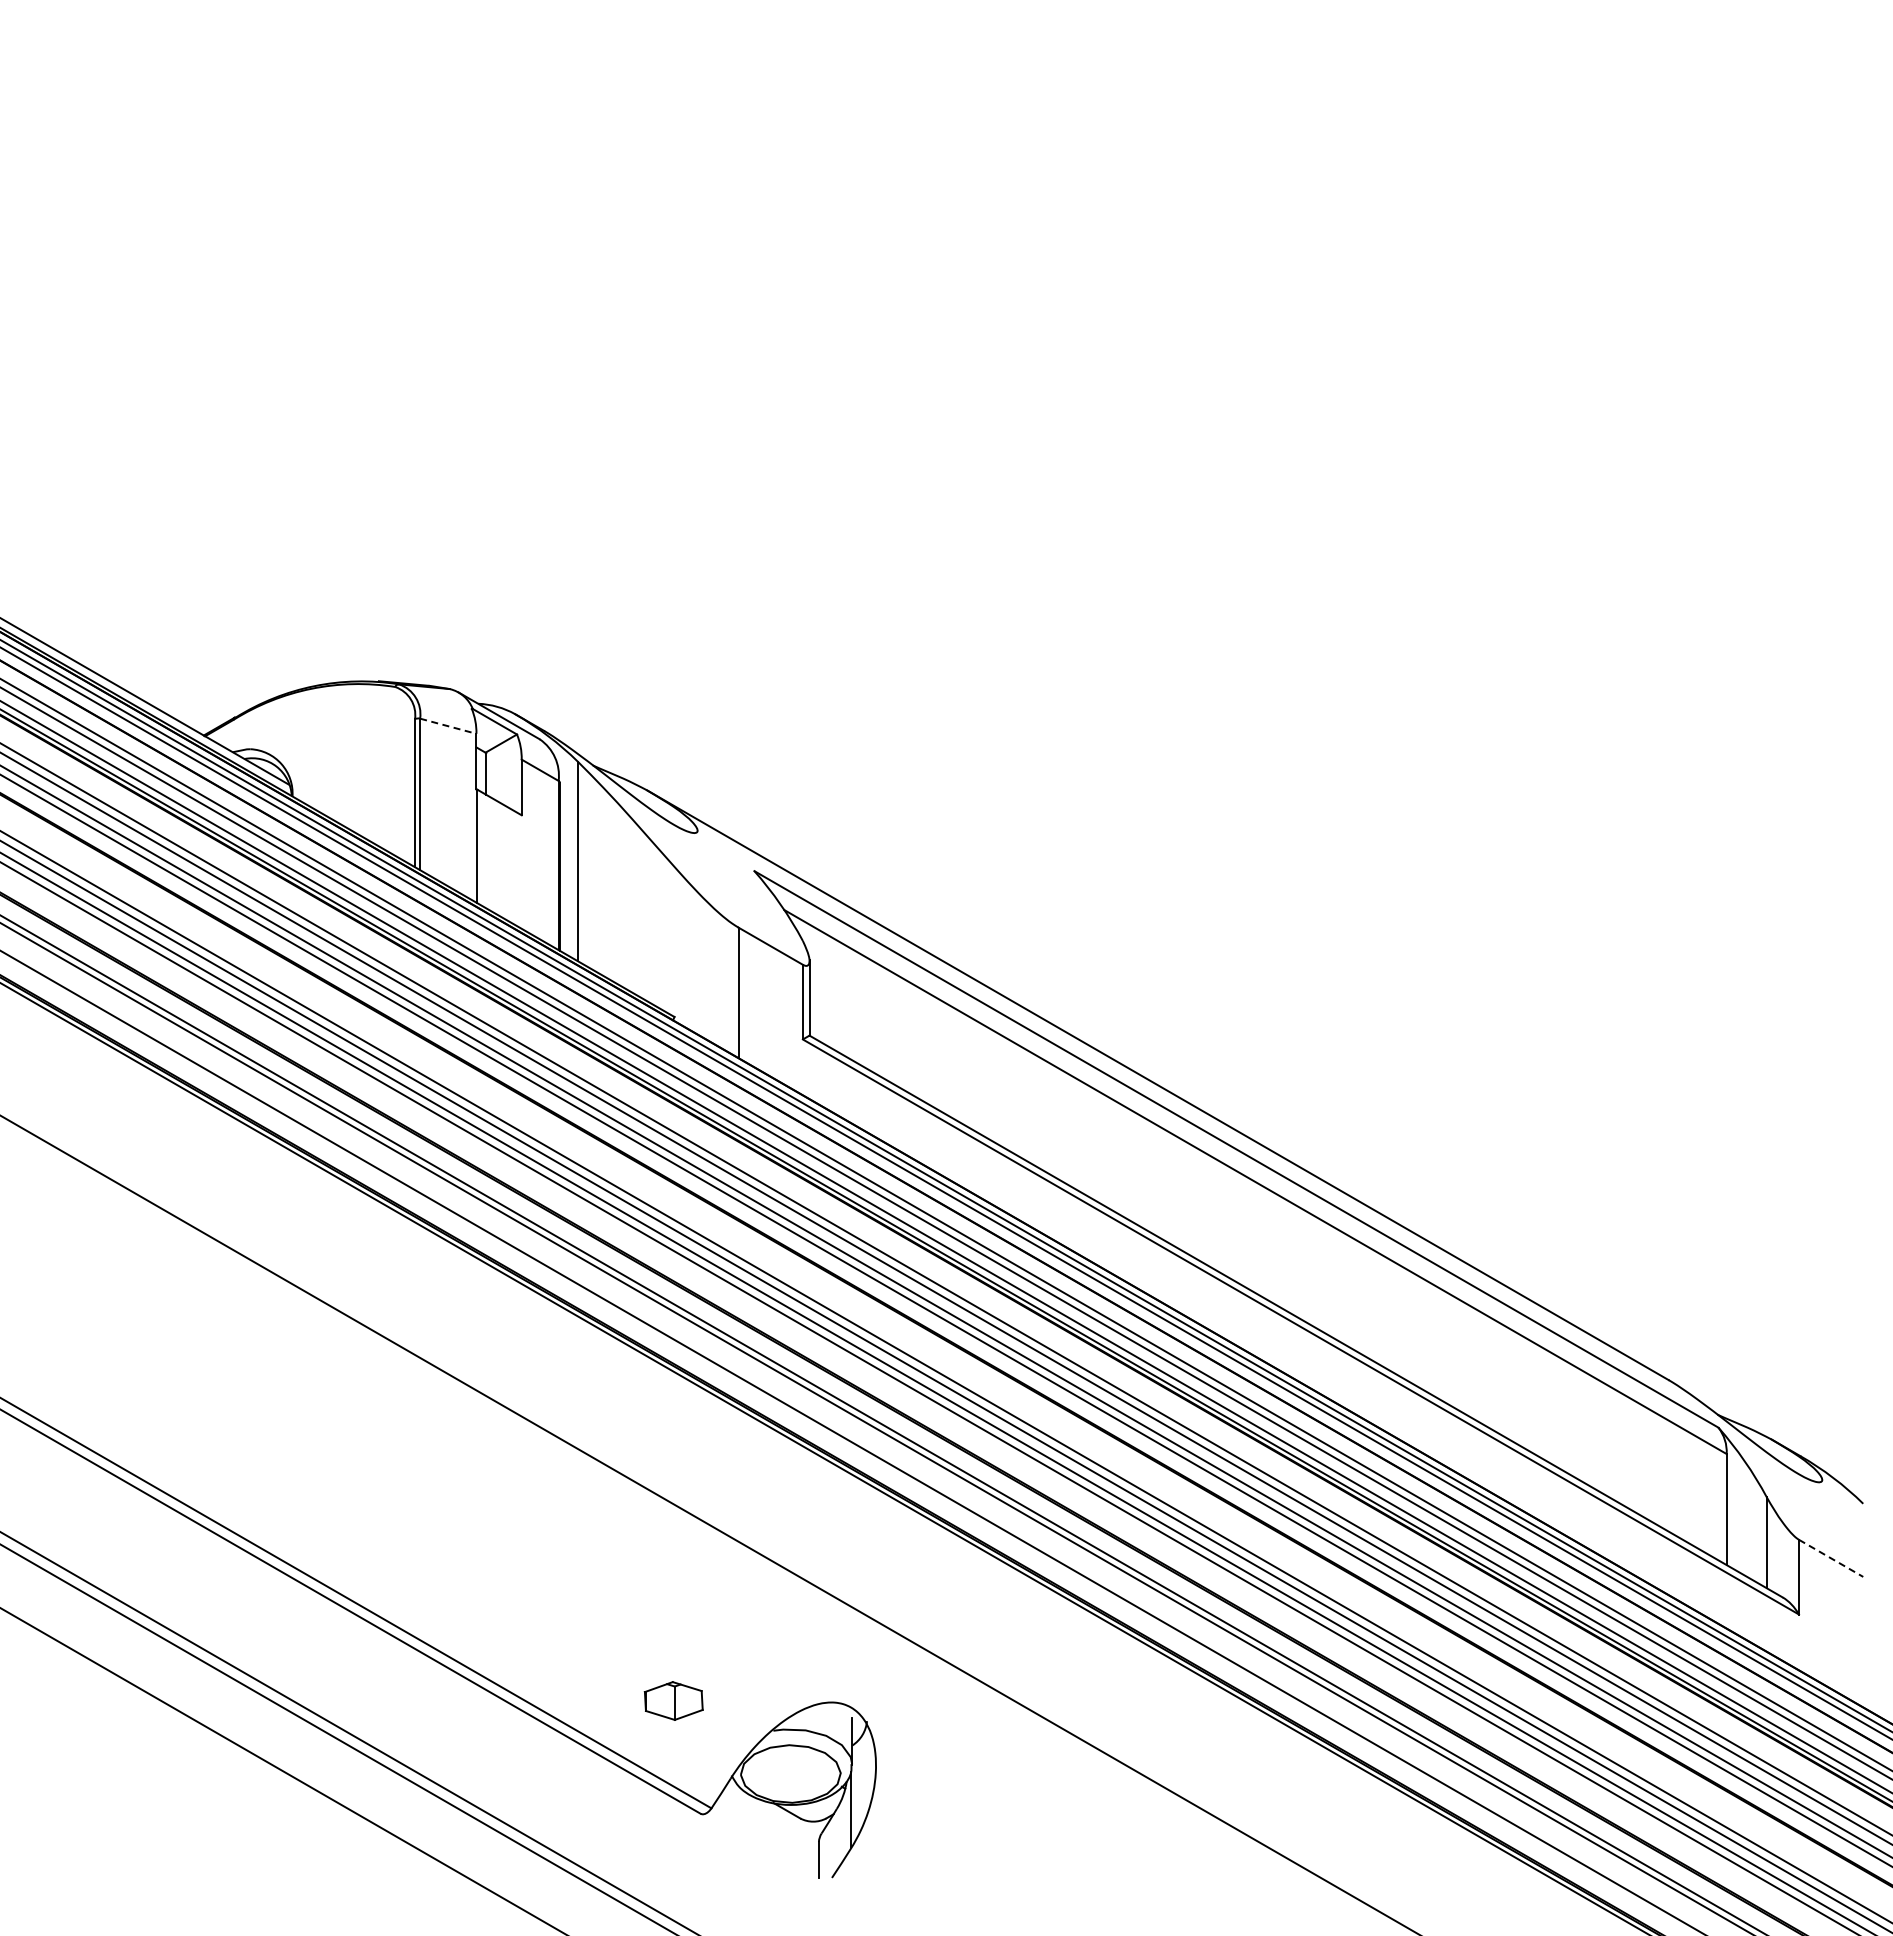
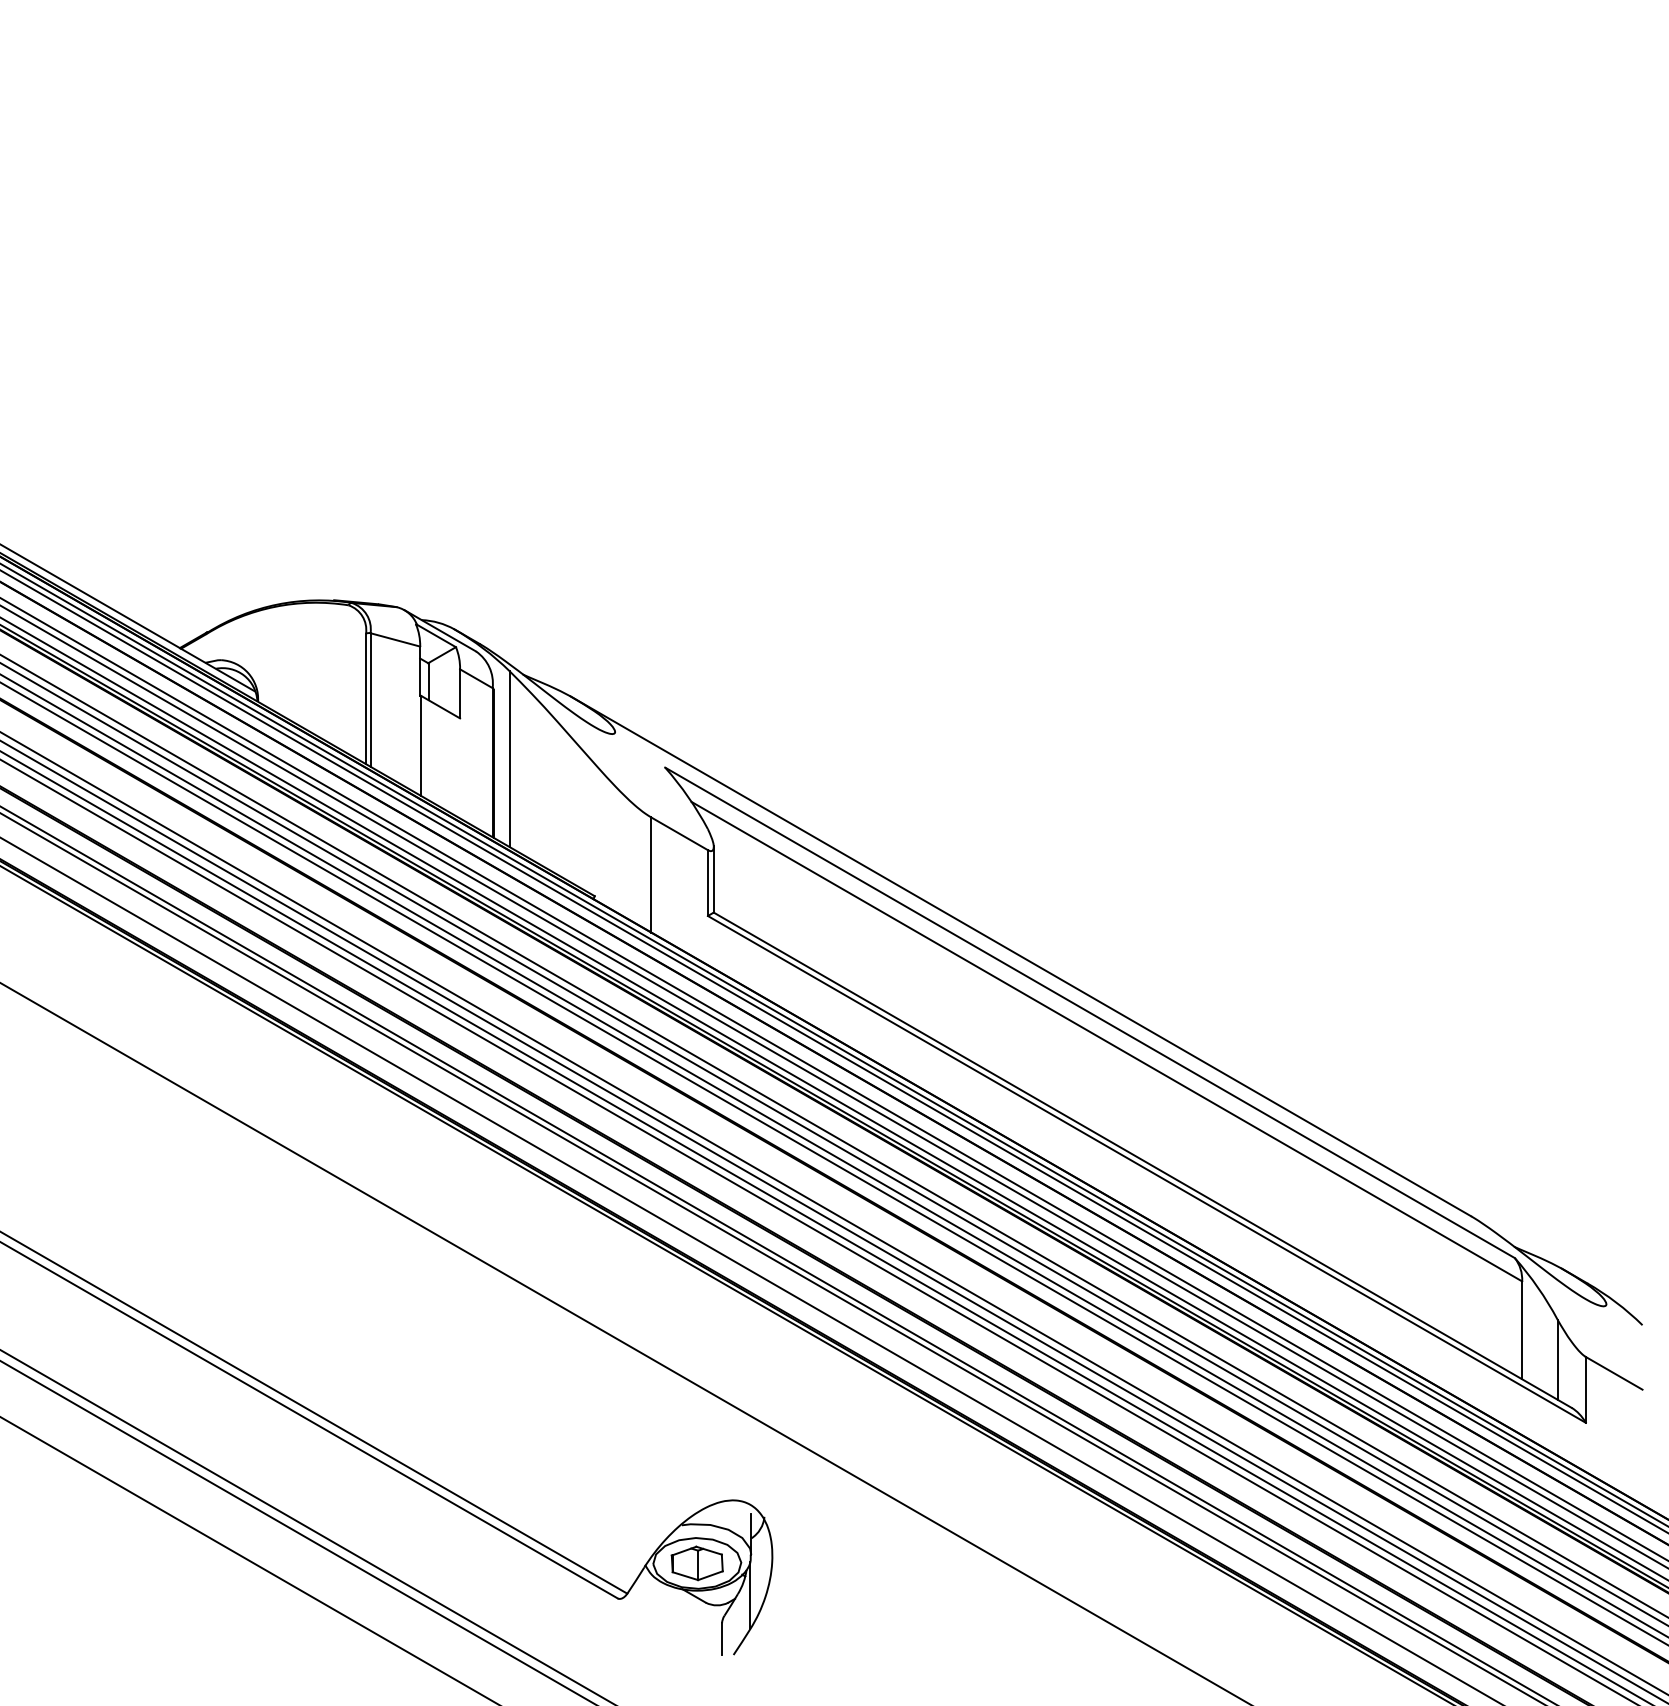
line: (448, 726) -> (395, 640), dashed -> solid
line: (1831, 1558) -> (1614, 1373), dashed -> solid
part: (673, 1700) -> (697, 1562), moved

